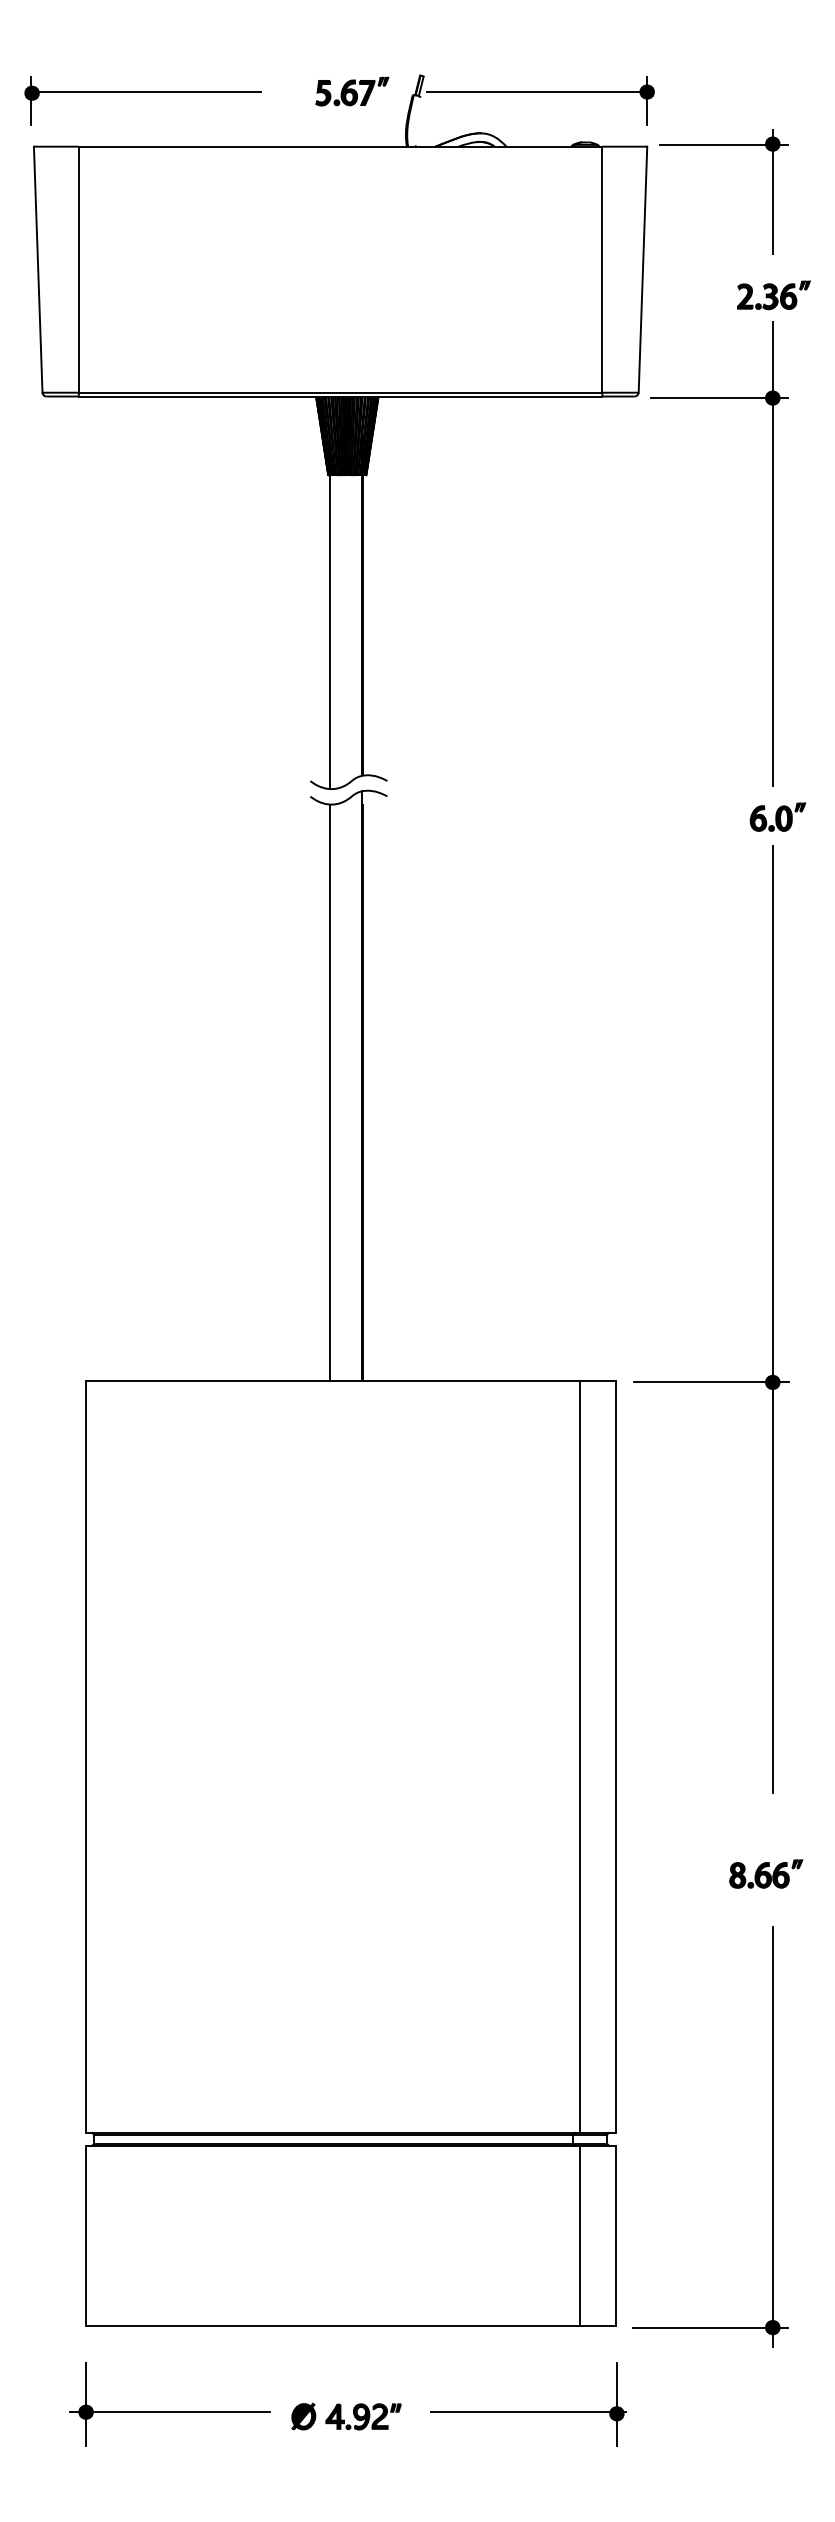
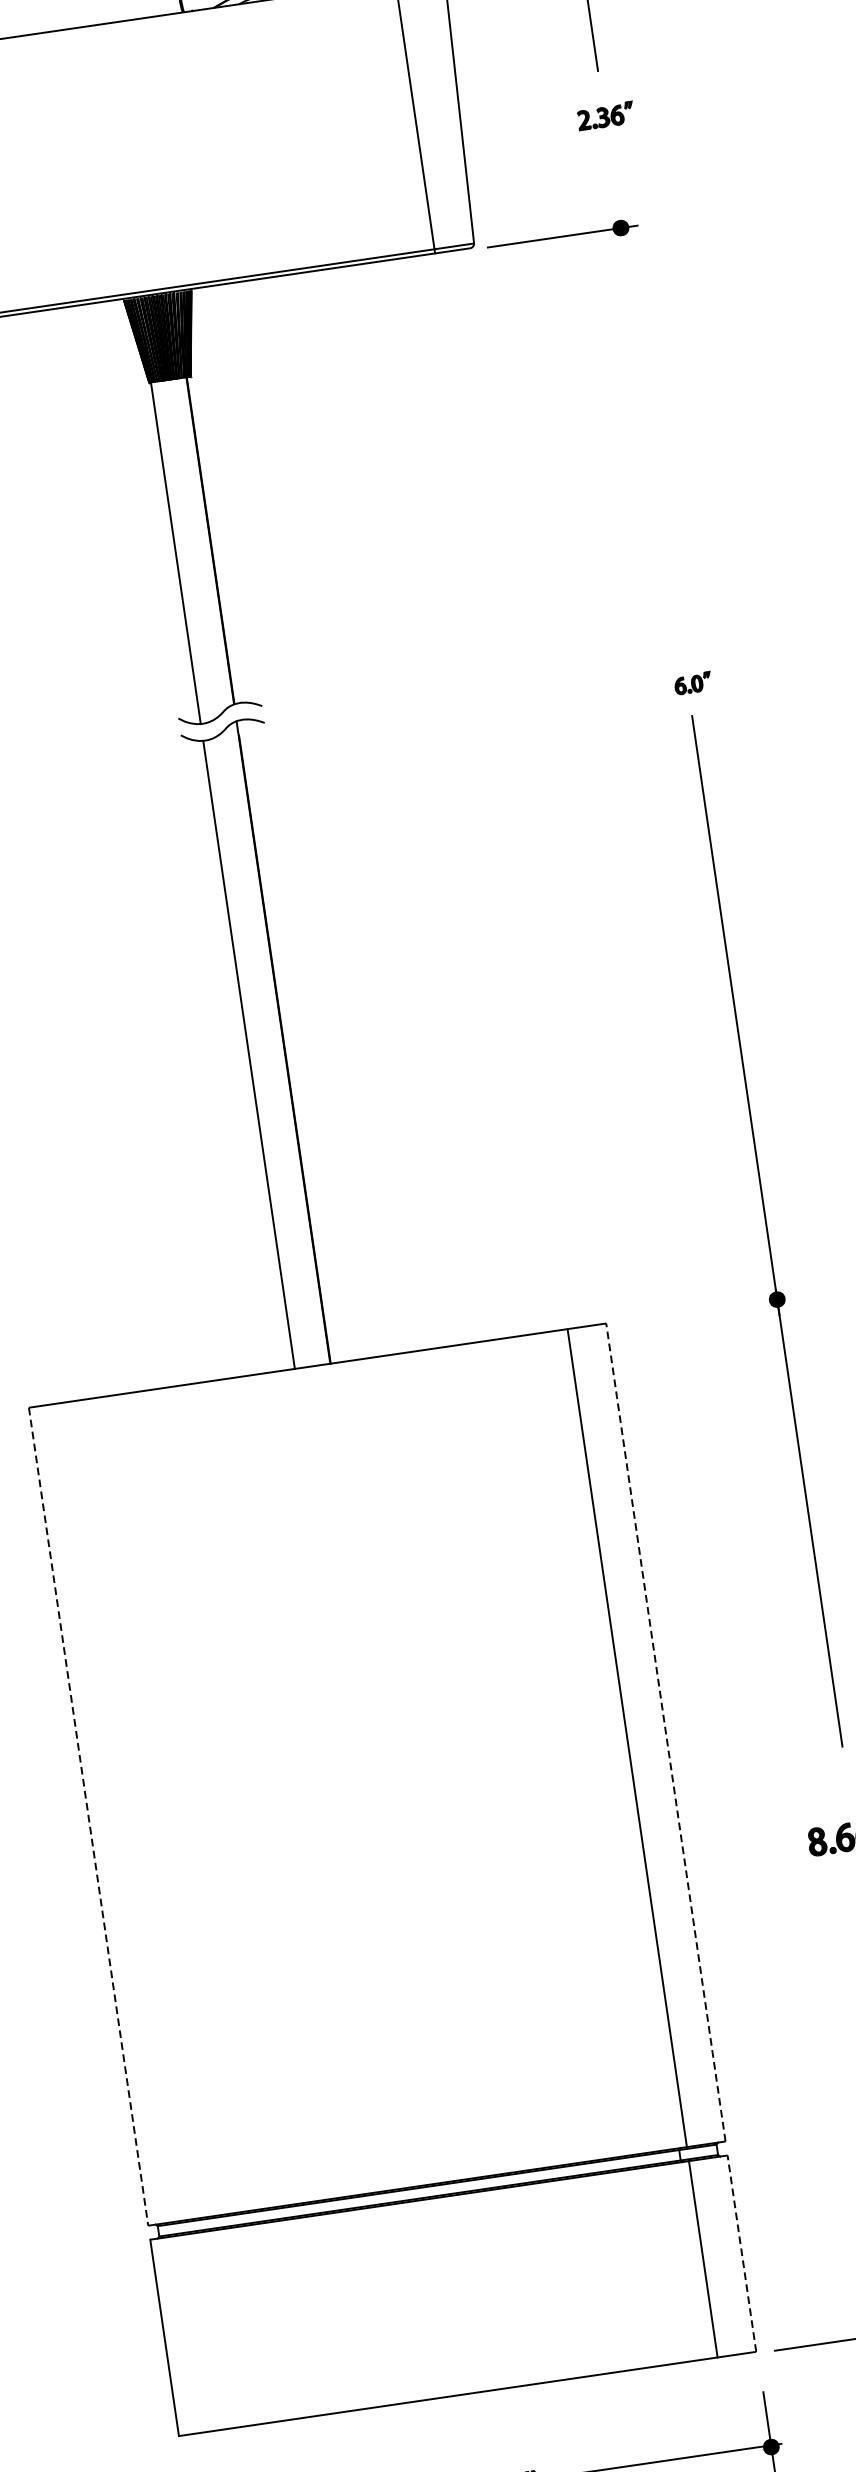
part: (773, 295) -> (605, 116), size x0.7
line: (772, 554) -> (645, 398), removed
part: (777, 816) -> (692, 682), size x0.6
line: (711, 1382) -> (710, 1309), removed
line: (85, 1757) -> (88, 1817), solid -> dashed
line: (615, 1757) -> (665, 1732), solid -> dashed
line: (615, 2235) -> (741, 2253), solid -> dashed

